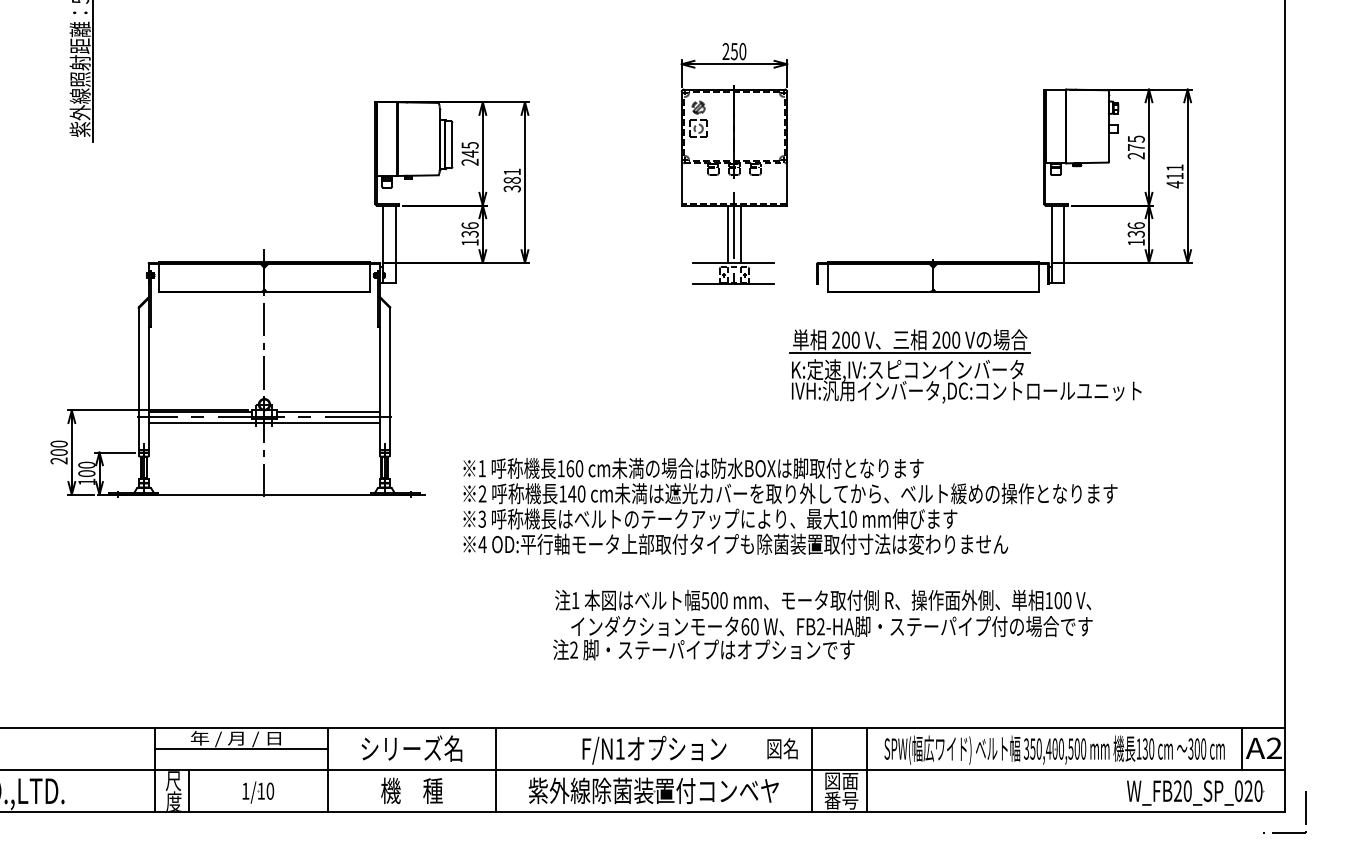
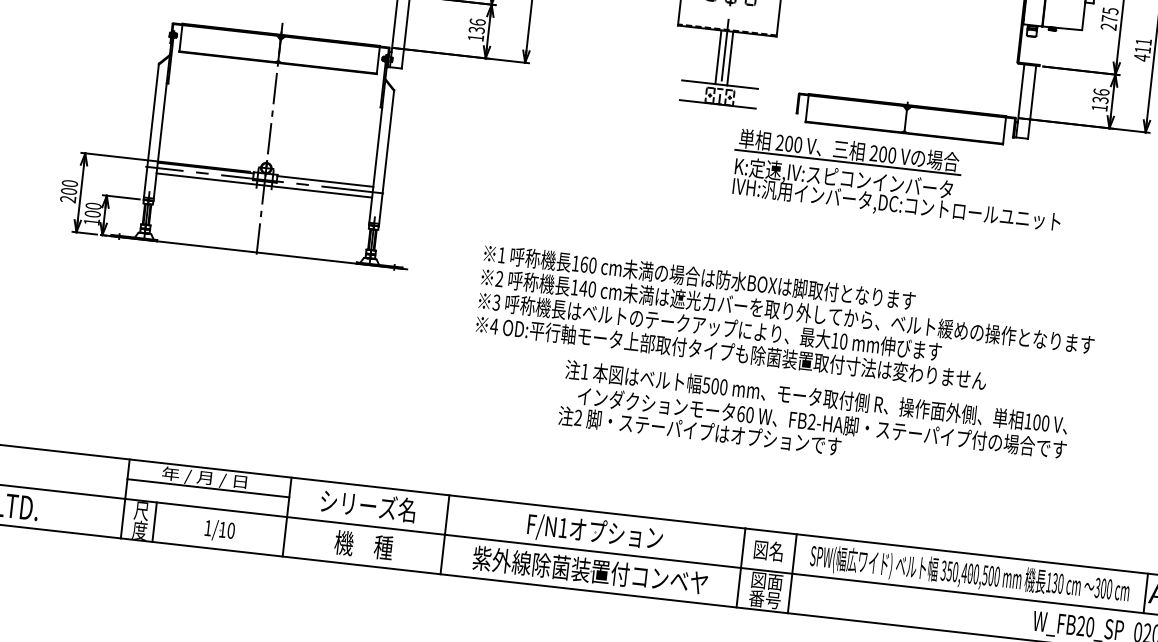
part: (965, 366) -> (898, 181), moved
text: (790, 505) -> (786, 322), moved
text: (822, 624) -> (813, 420), moved
text: (782, 748) -> (768, 550), moved

